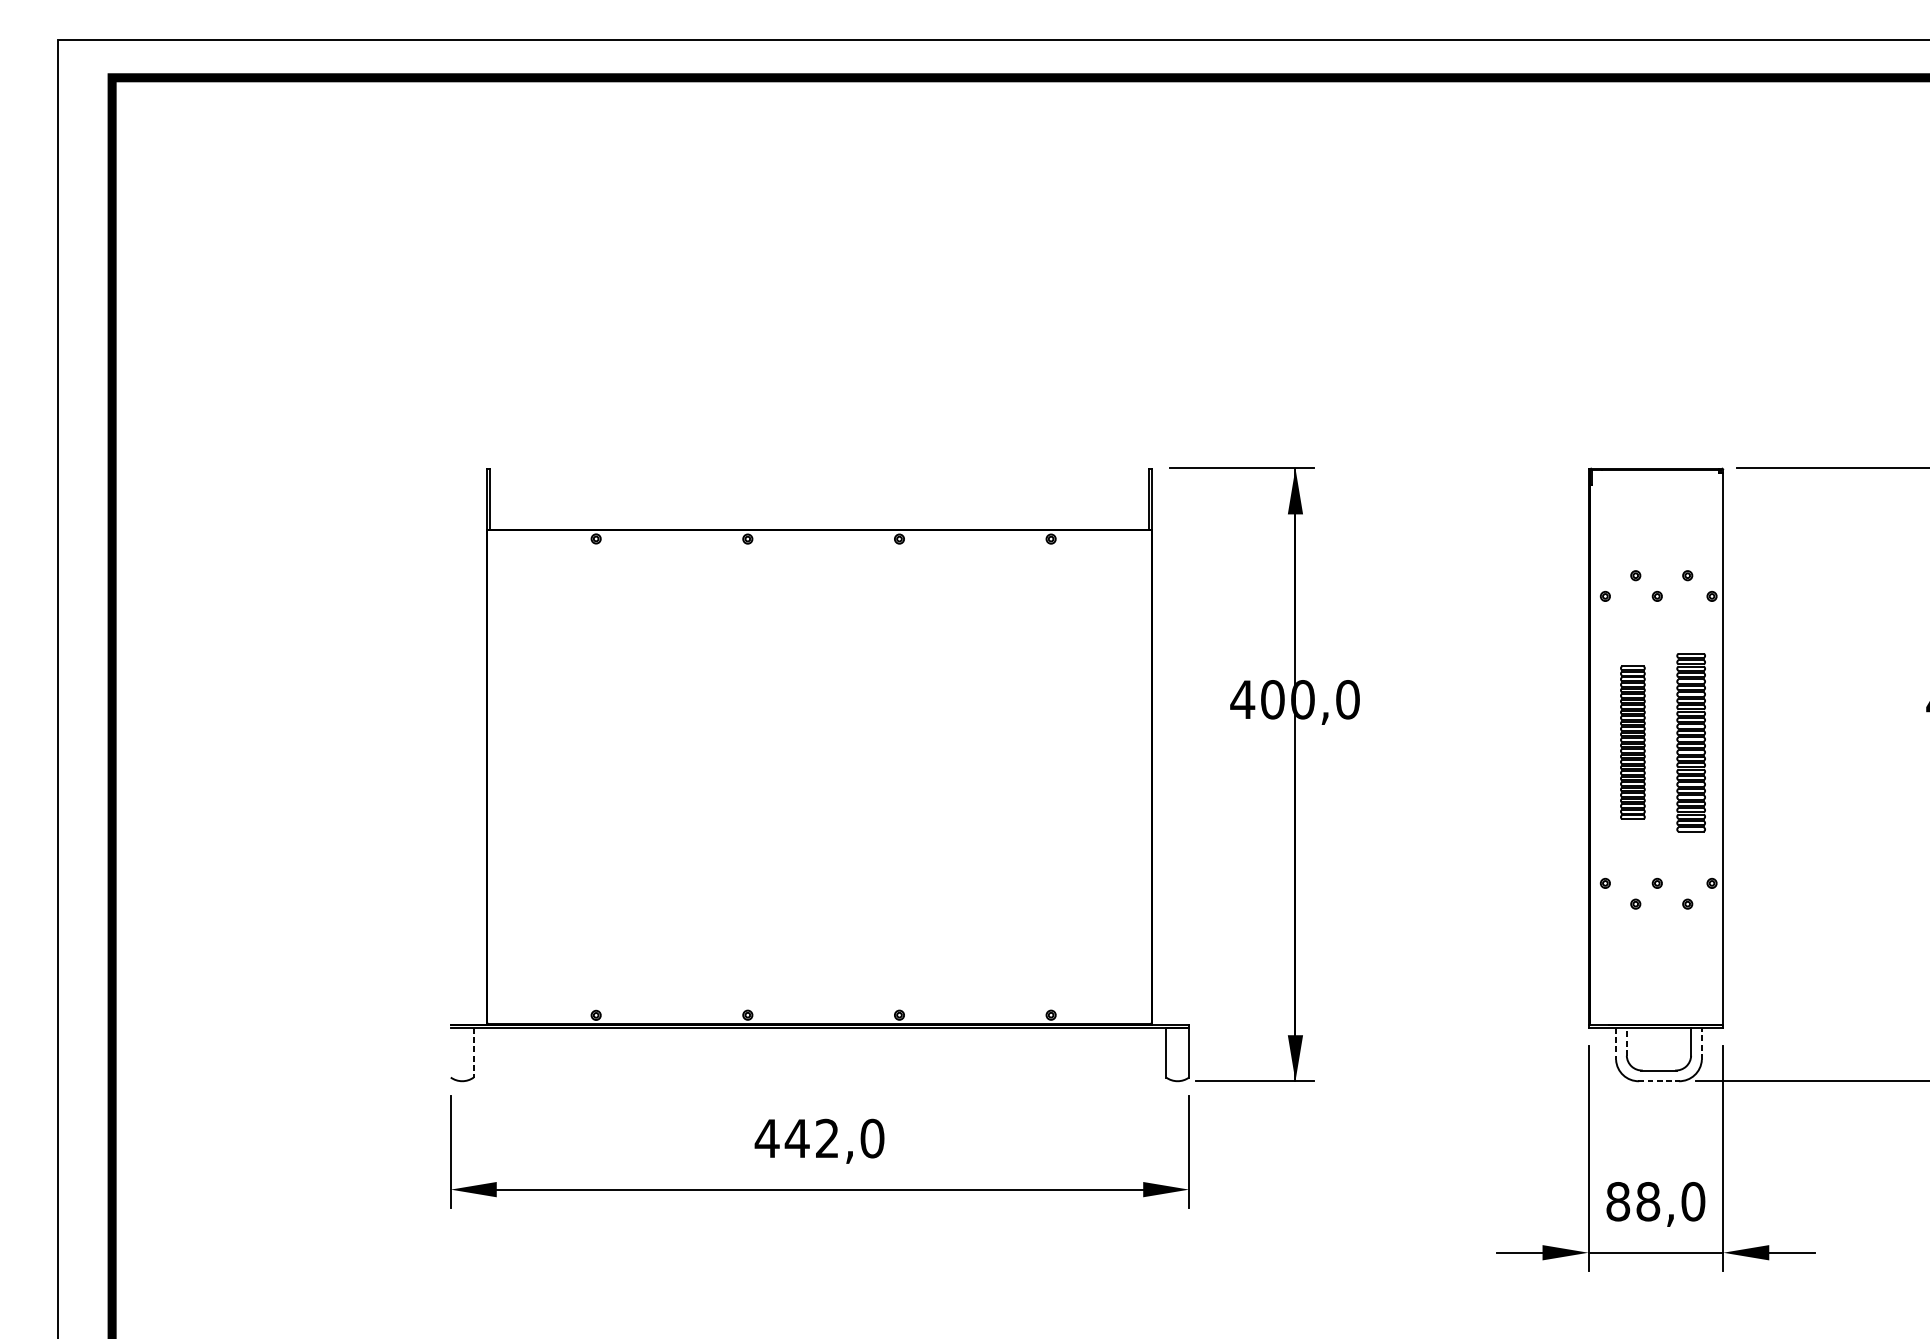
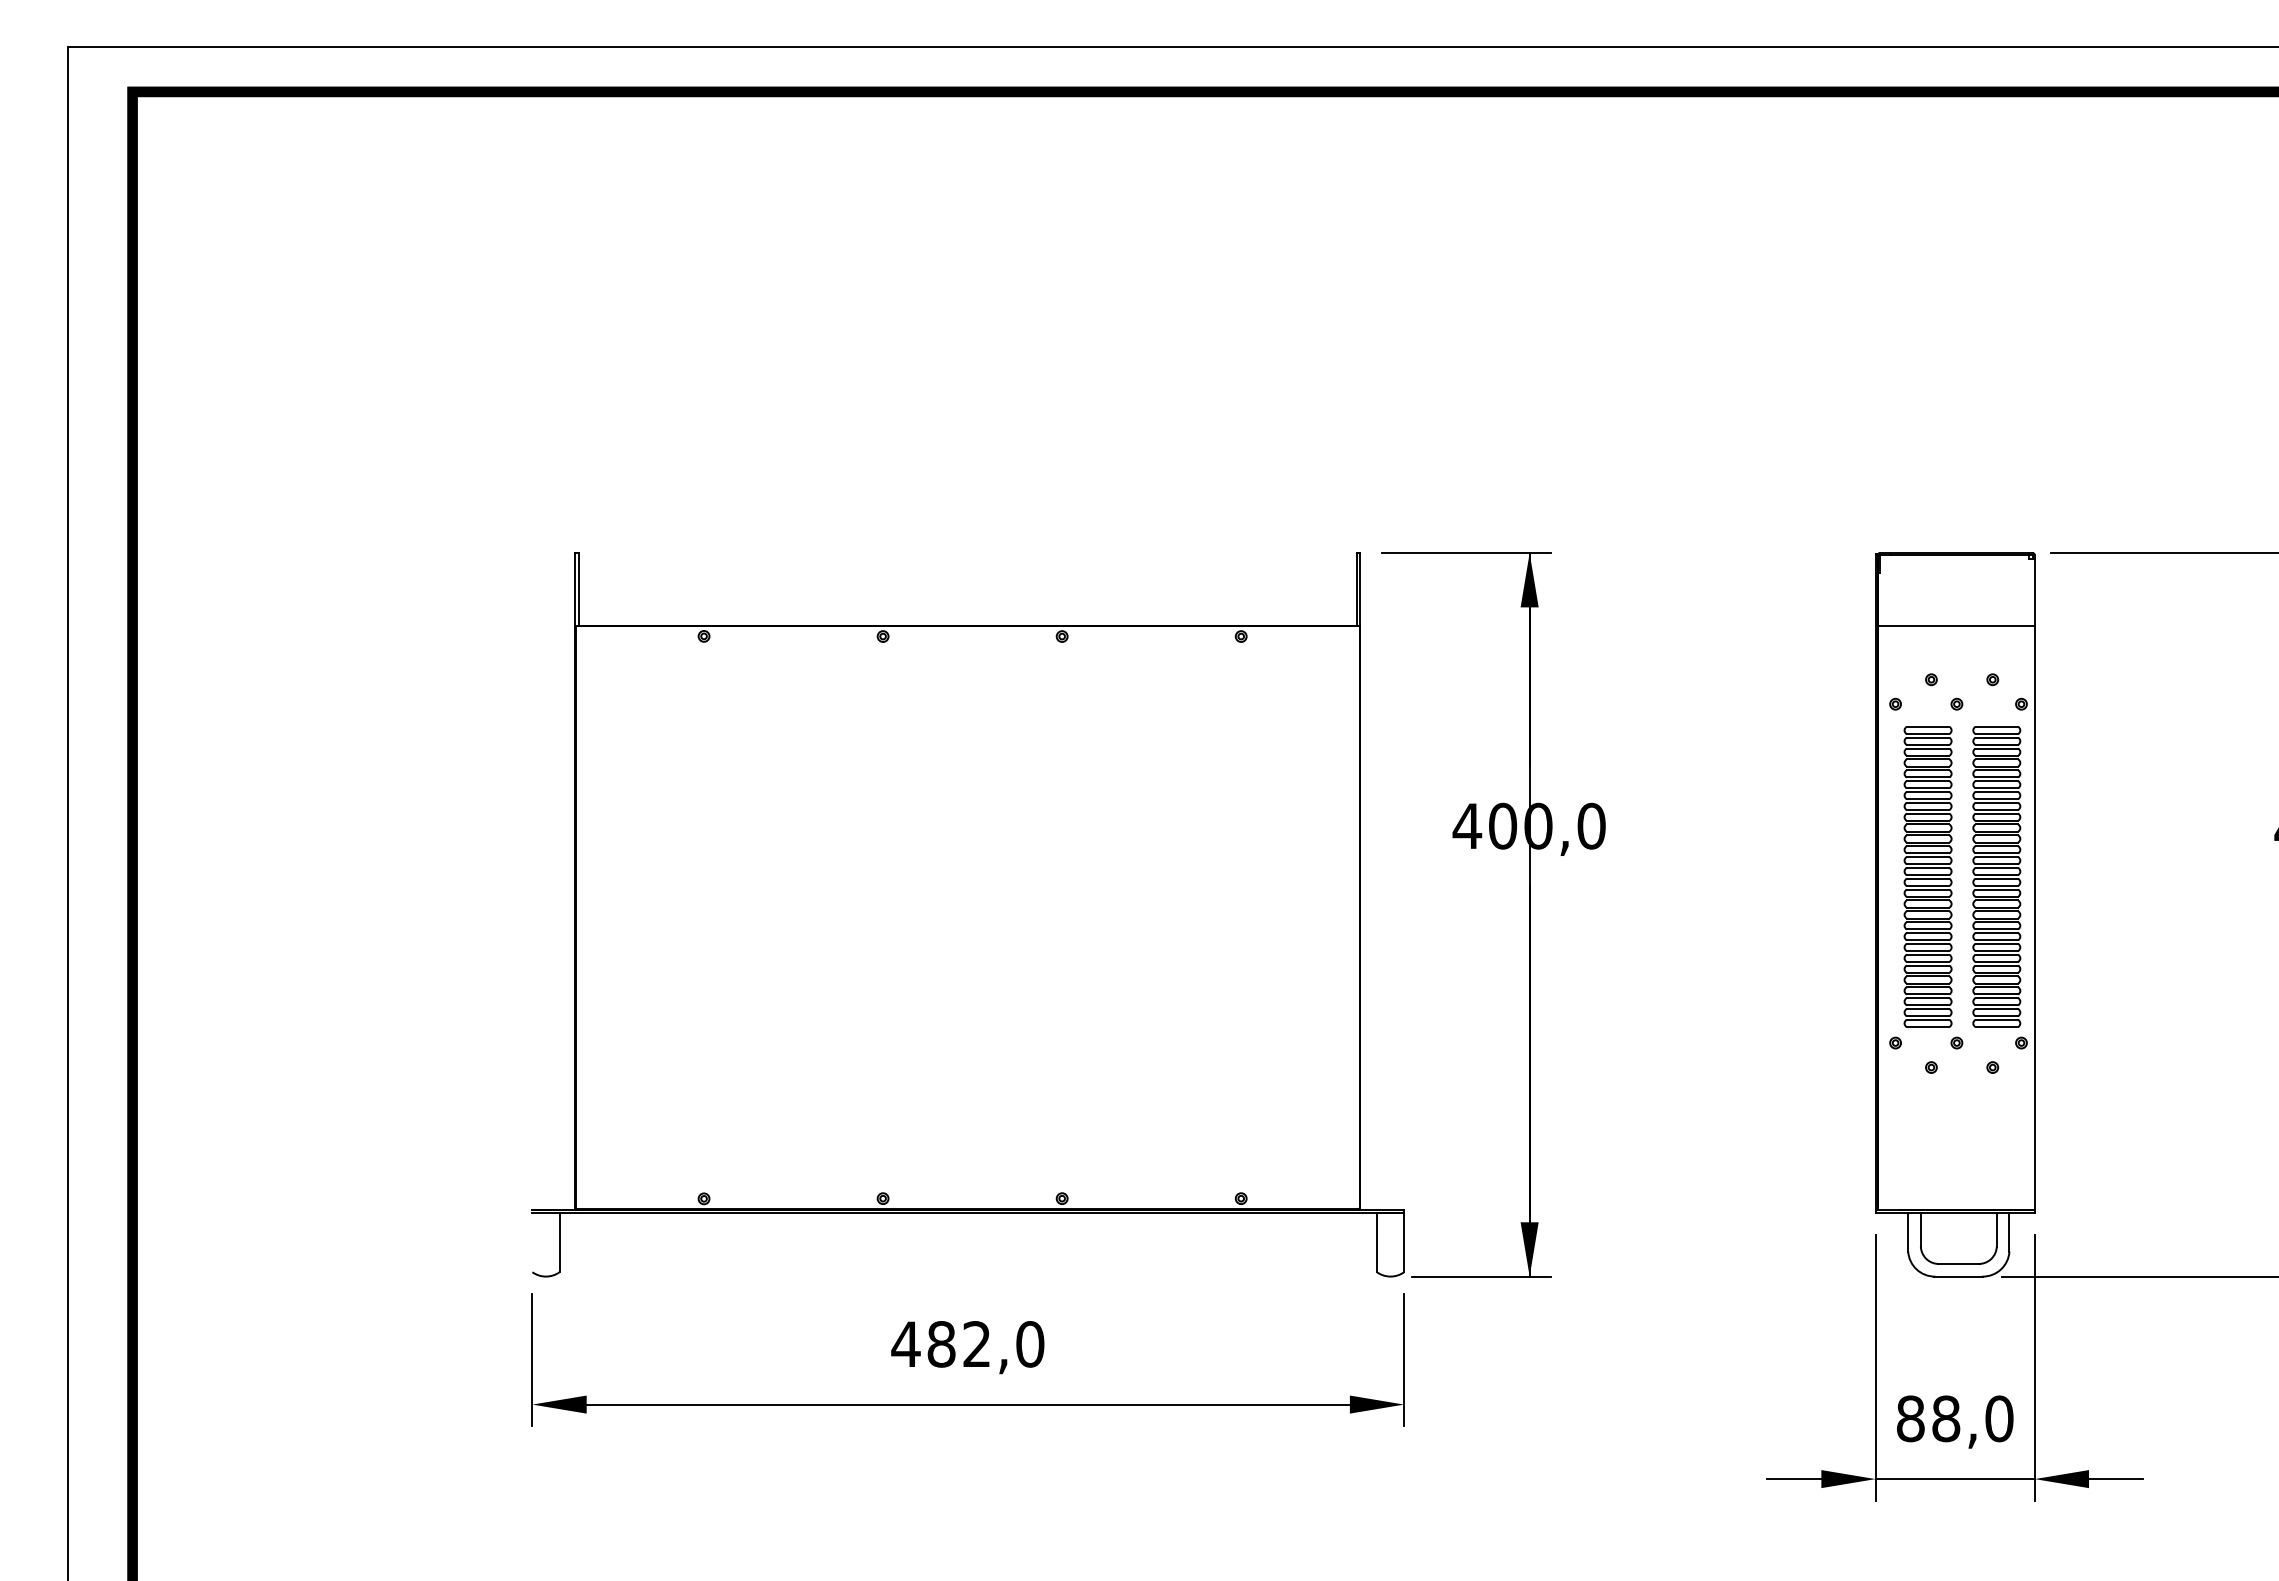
line: (1656, 529) -> (1955, 625), added
part: (1632, 742) -> (1927, 876), size x1.67
part: (1690, 742) -> (1996, 876), size x1.43
line: (1626, 1041) -> (1920, 1229), dashed -> solid
line: (1616, 1043) -> (1908, 1232), dashed -> solid
line: (1701, 1043) -> (2009, 1231), dashed -> solid
line: (473, 1053) -> (559, 1243), dashed -> solid
line: (1658, 1081) -> (1958, 1276), dashed -> solid
text: (797, 1138) -> (941, 1344), 442,0 -> 482,0

